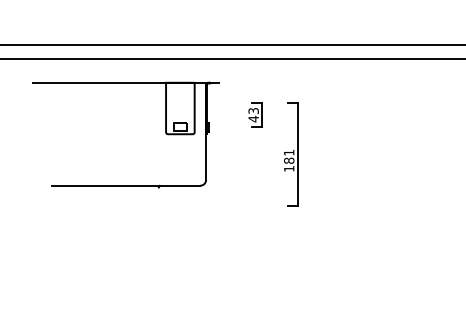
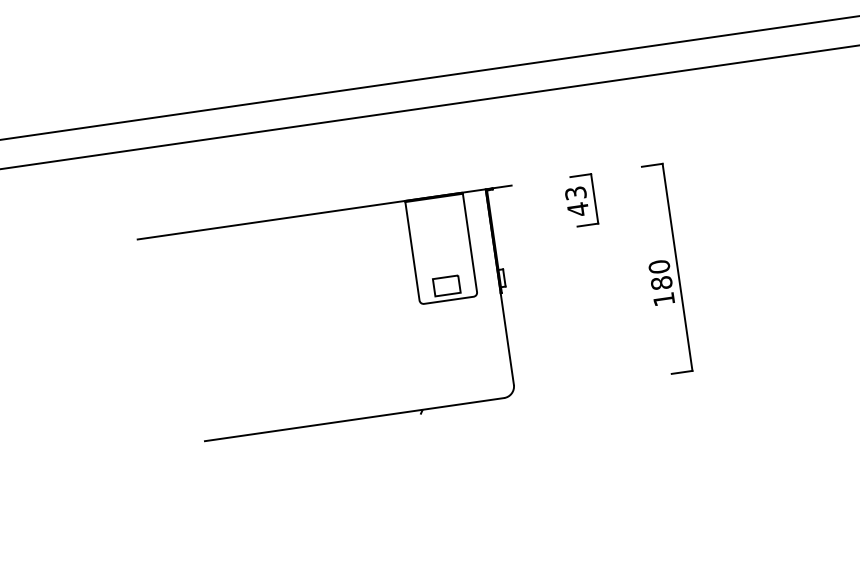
part: (165, 133) -> (418, 303), moved
text: (289, 152) -> (659, 266), 181 -> 180

